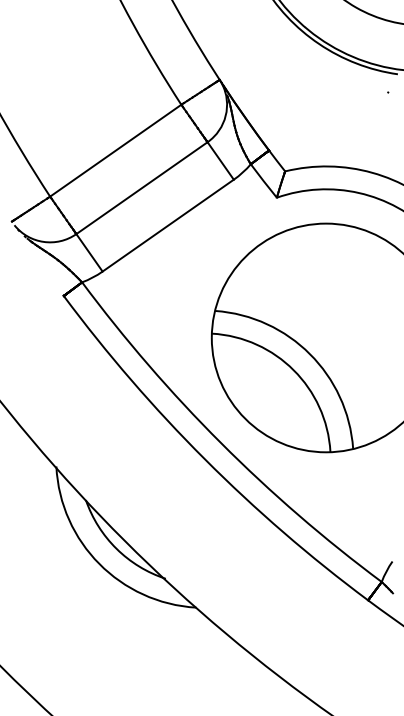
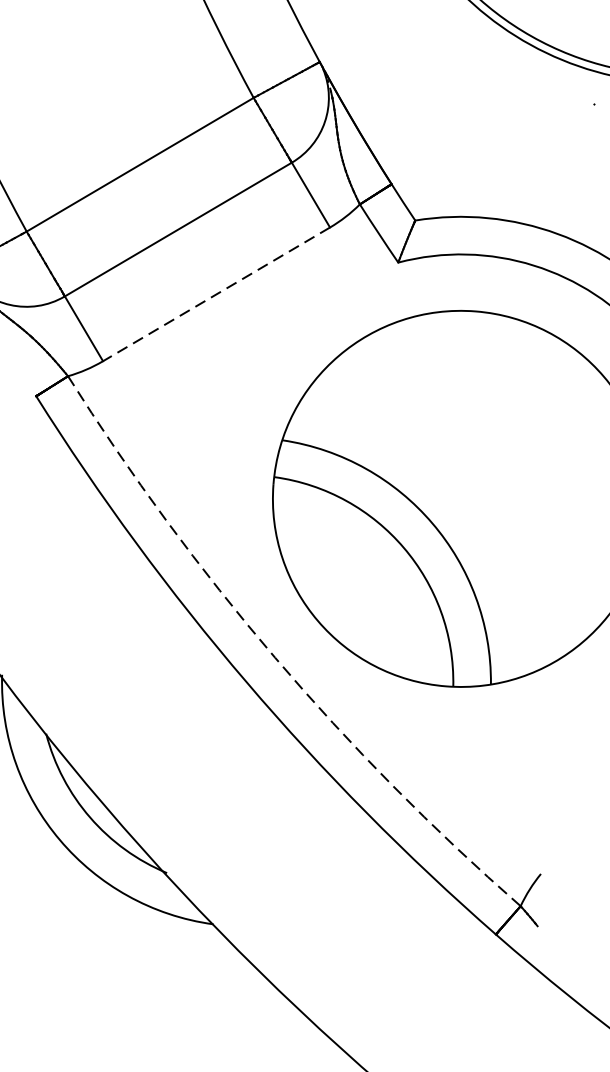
line: (167, 225) -> (215, 294), solid -> dashed
arc: (221, 443) -> (275, 658), solid -> dashed

